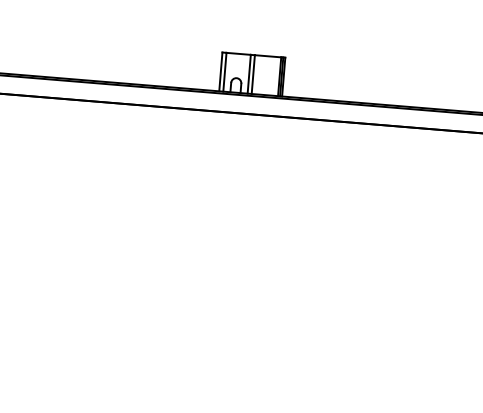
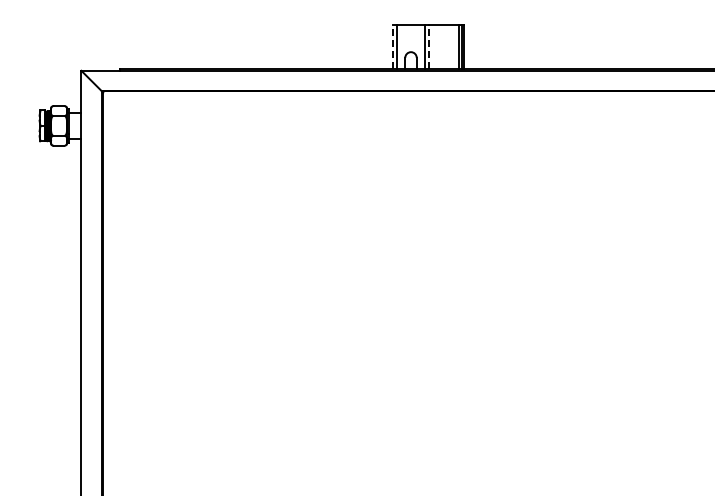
line: (220, 71) -> (392, 46), solid -> dashed
line: (253, 74) -> (429, 46), solid -> dashed

